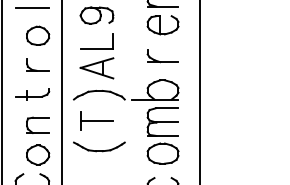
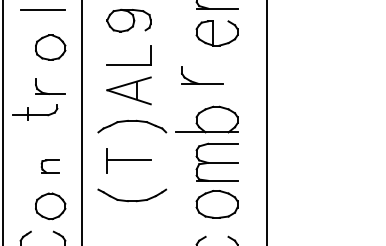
part: (162, 56) -> (201, 76), moved
part: (32, 94) -> (35, 112), moved
part: (37, 124) -> (49, 165), size x0.6

